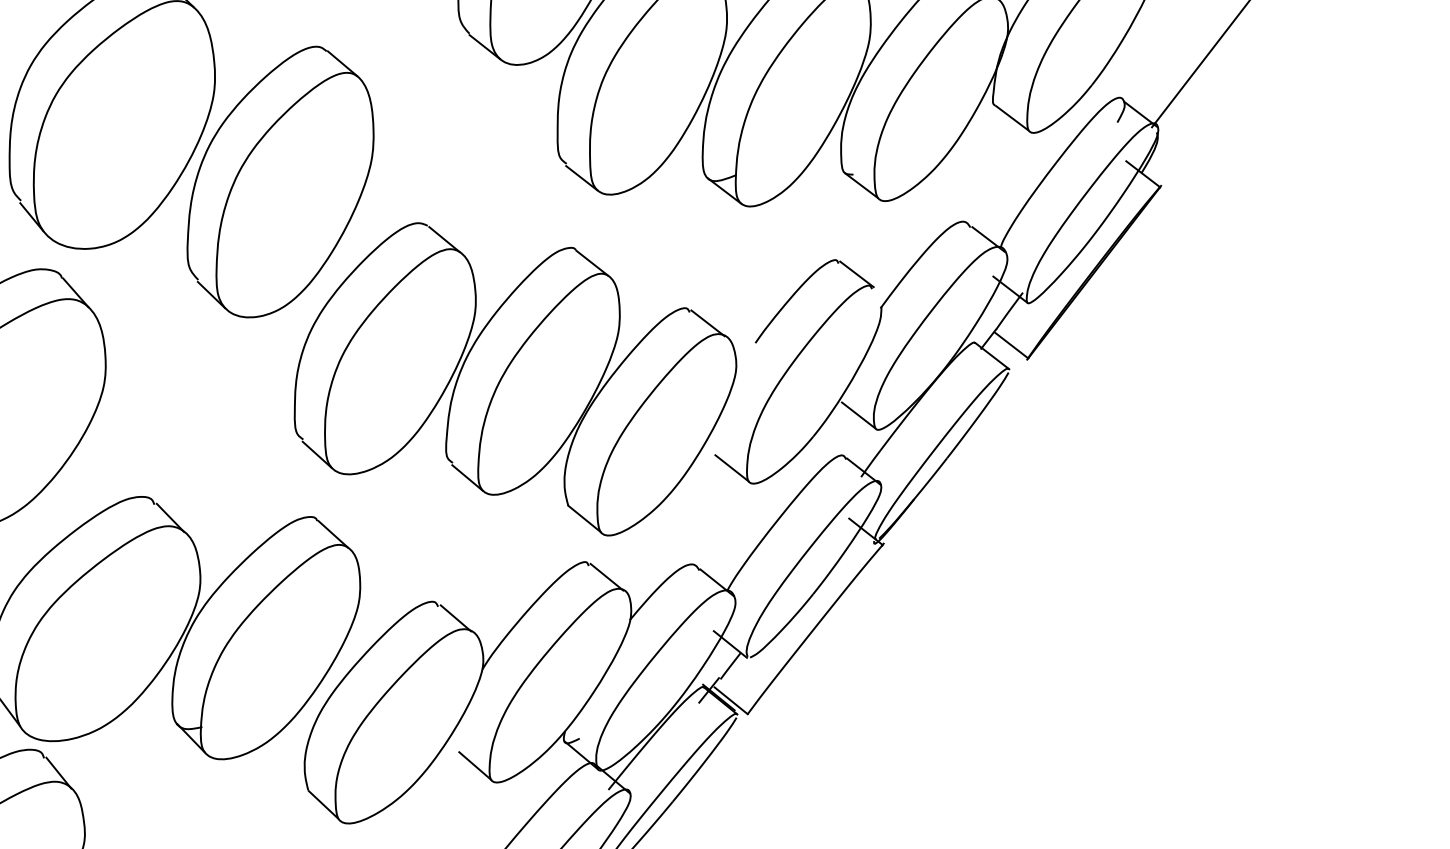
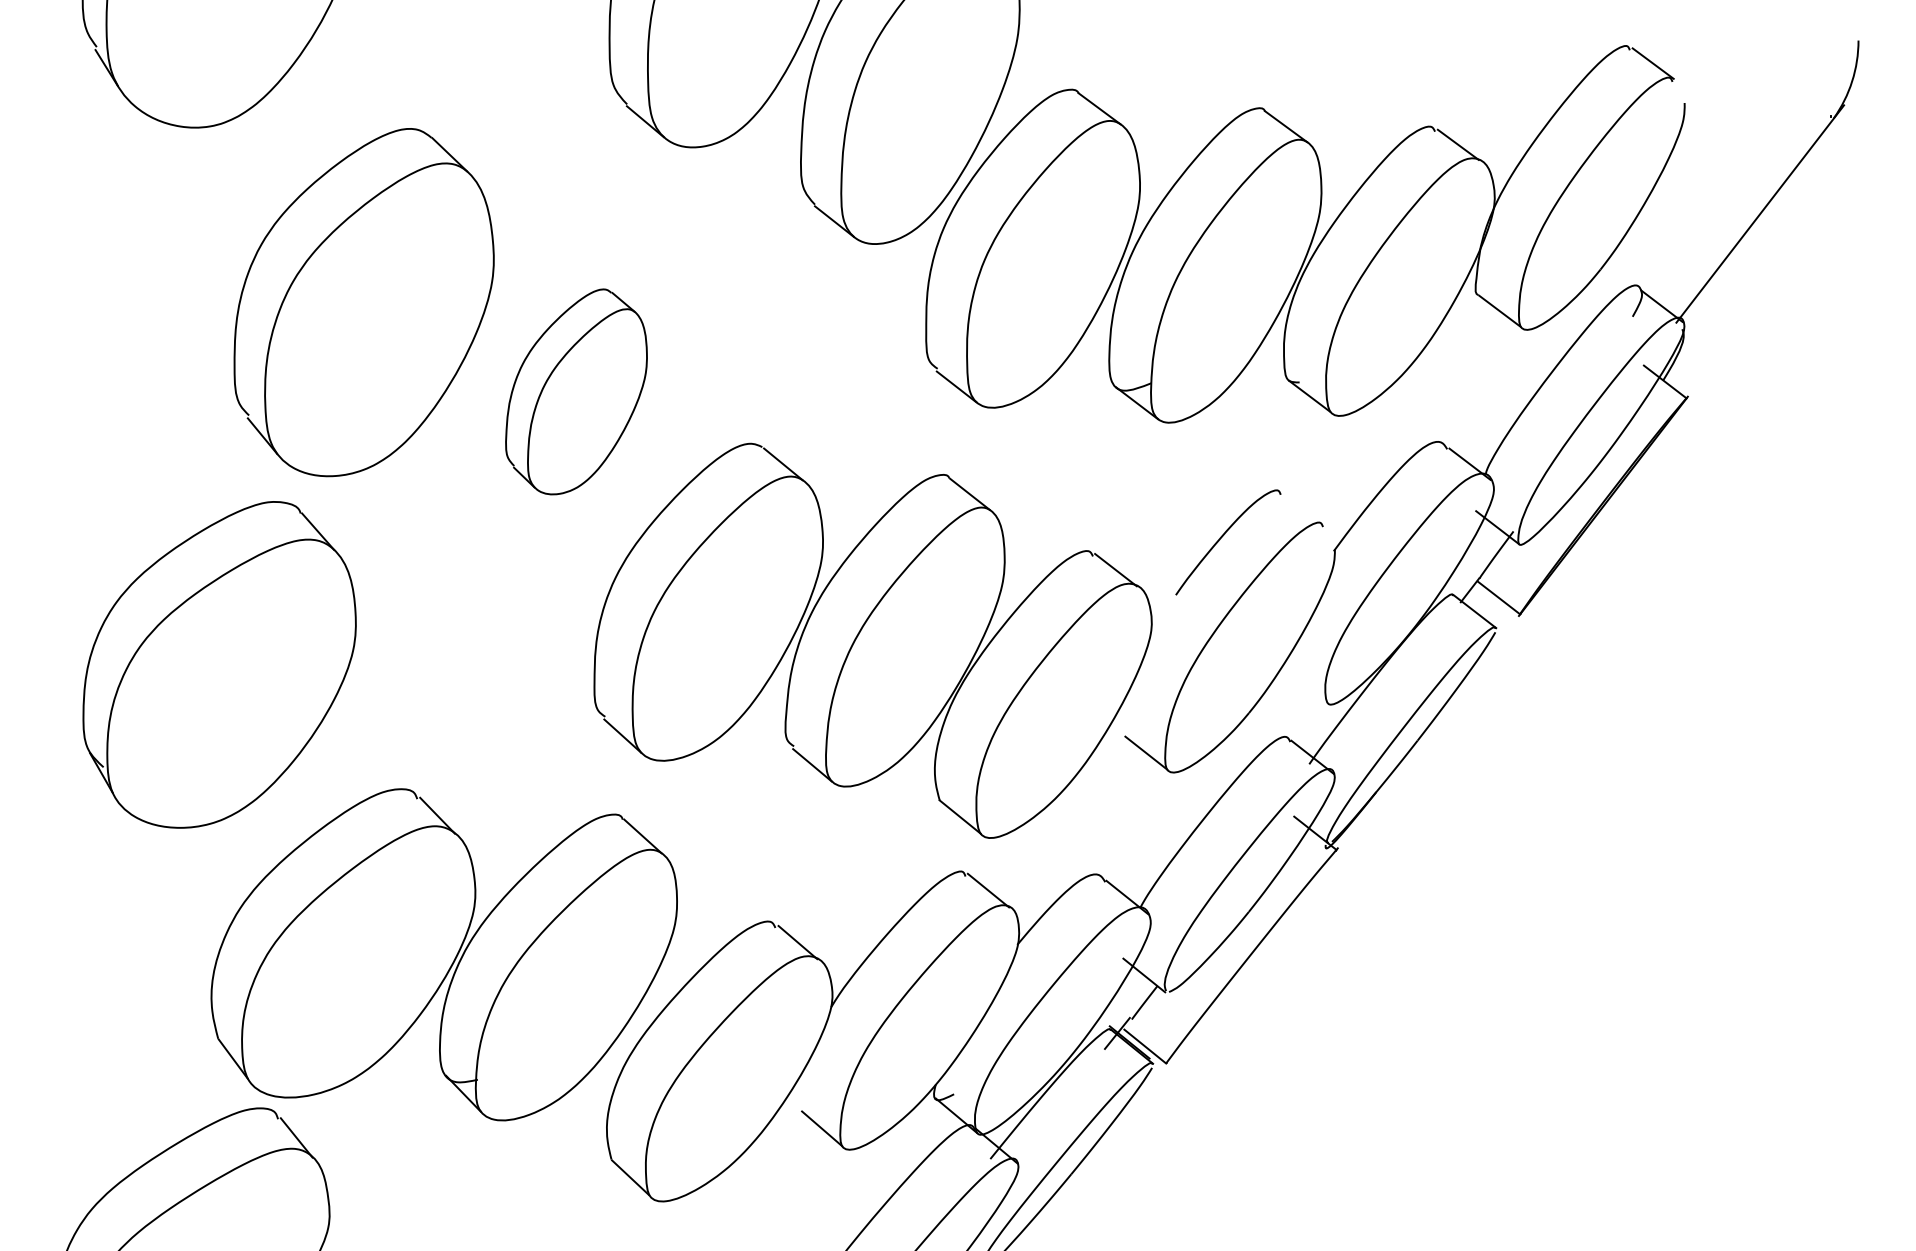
part: (280, 181) -> (576, 391), size x0.6
line: (856, 274) -> (1303, 508), removed
line: (858, 415) -> (1306, 686), removed

